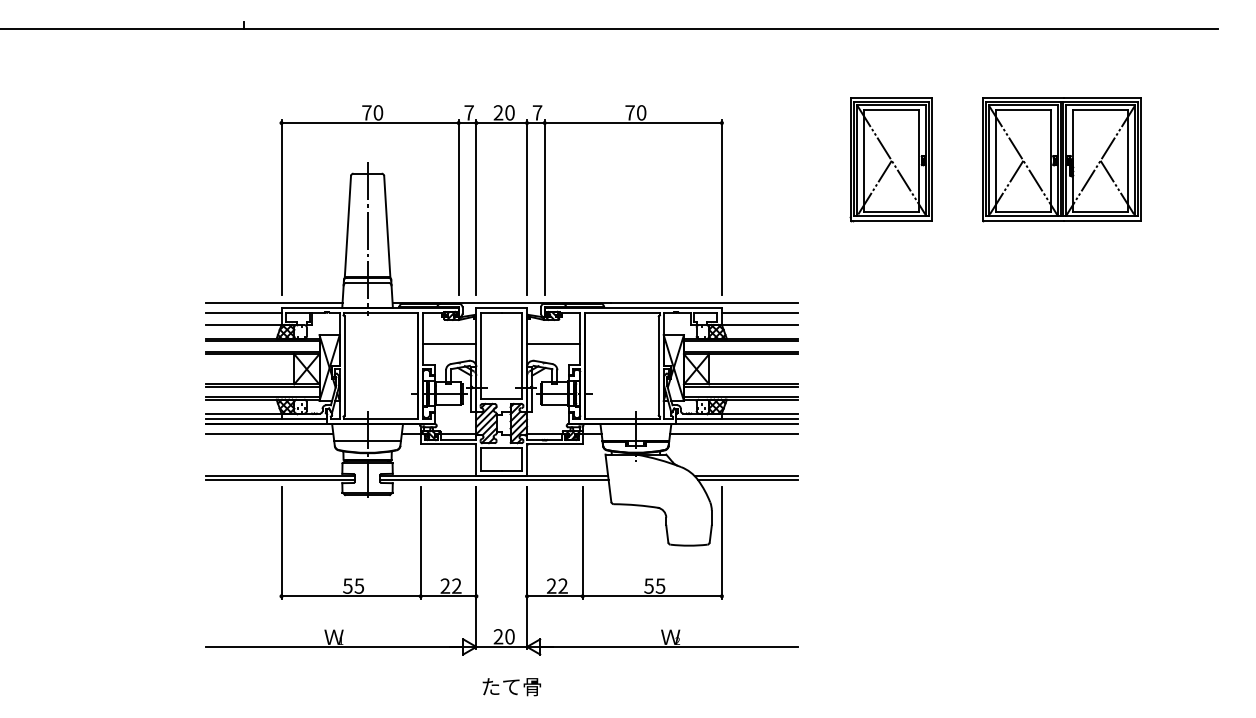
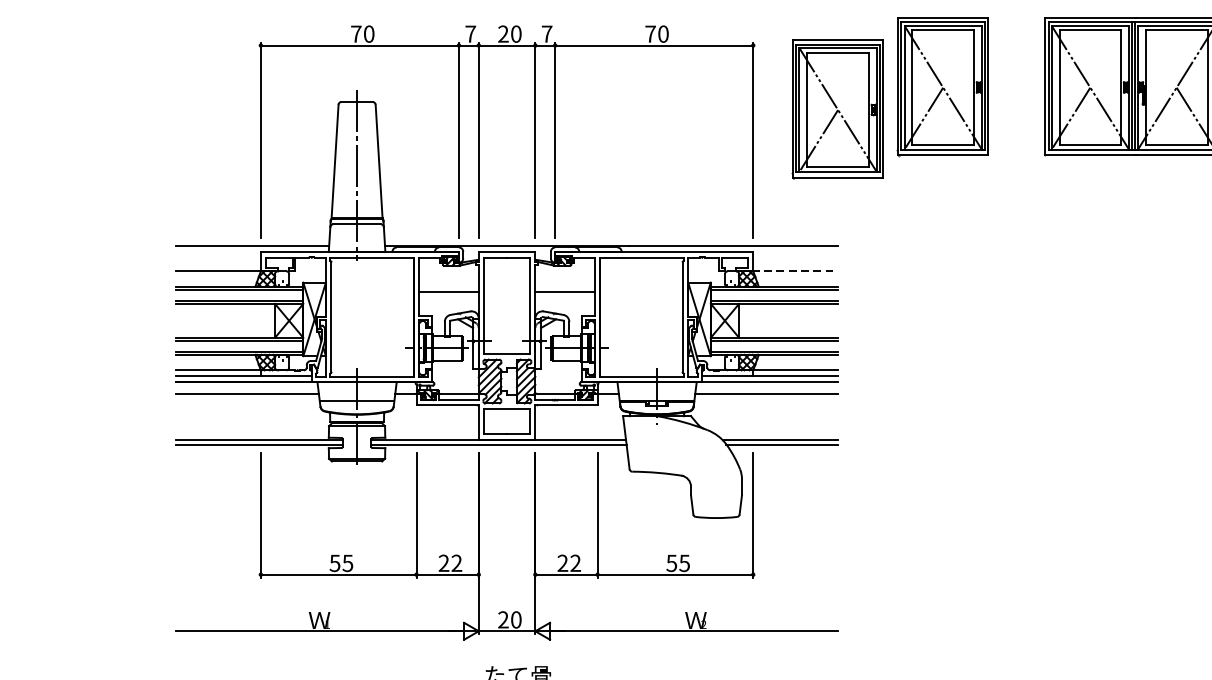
part: (796, 179) -> (836, 108), added
line: (243, 313) -> (218, 258), removed
line: (759, 313) -> (795, 258), removed
line: (759, 325) -> (795, 271), solid -> dashed

